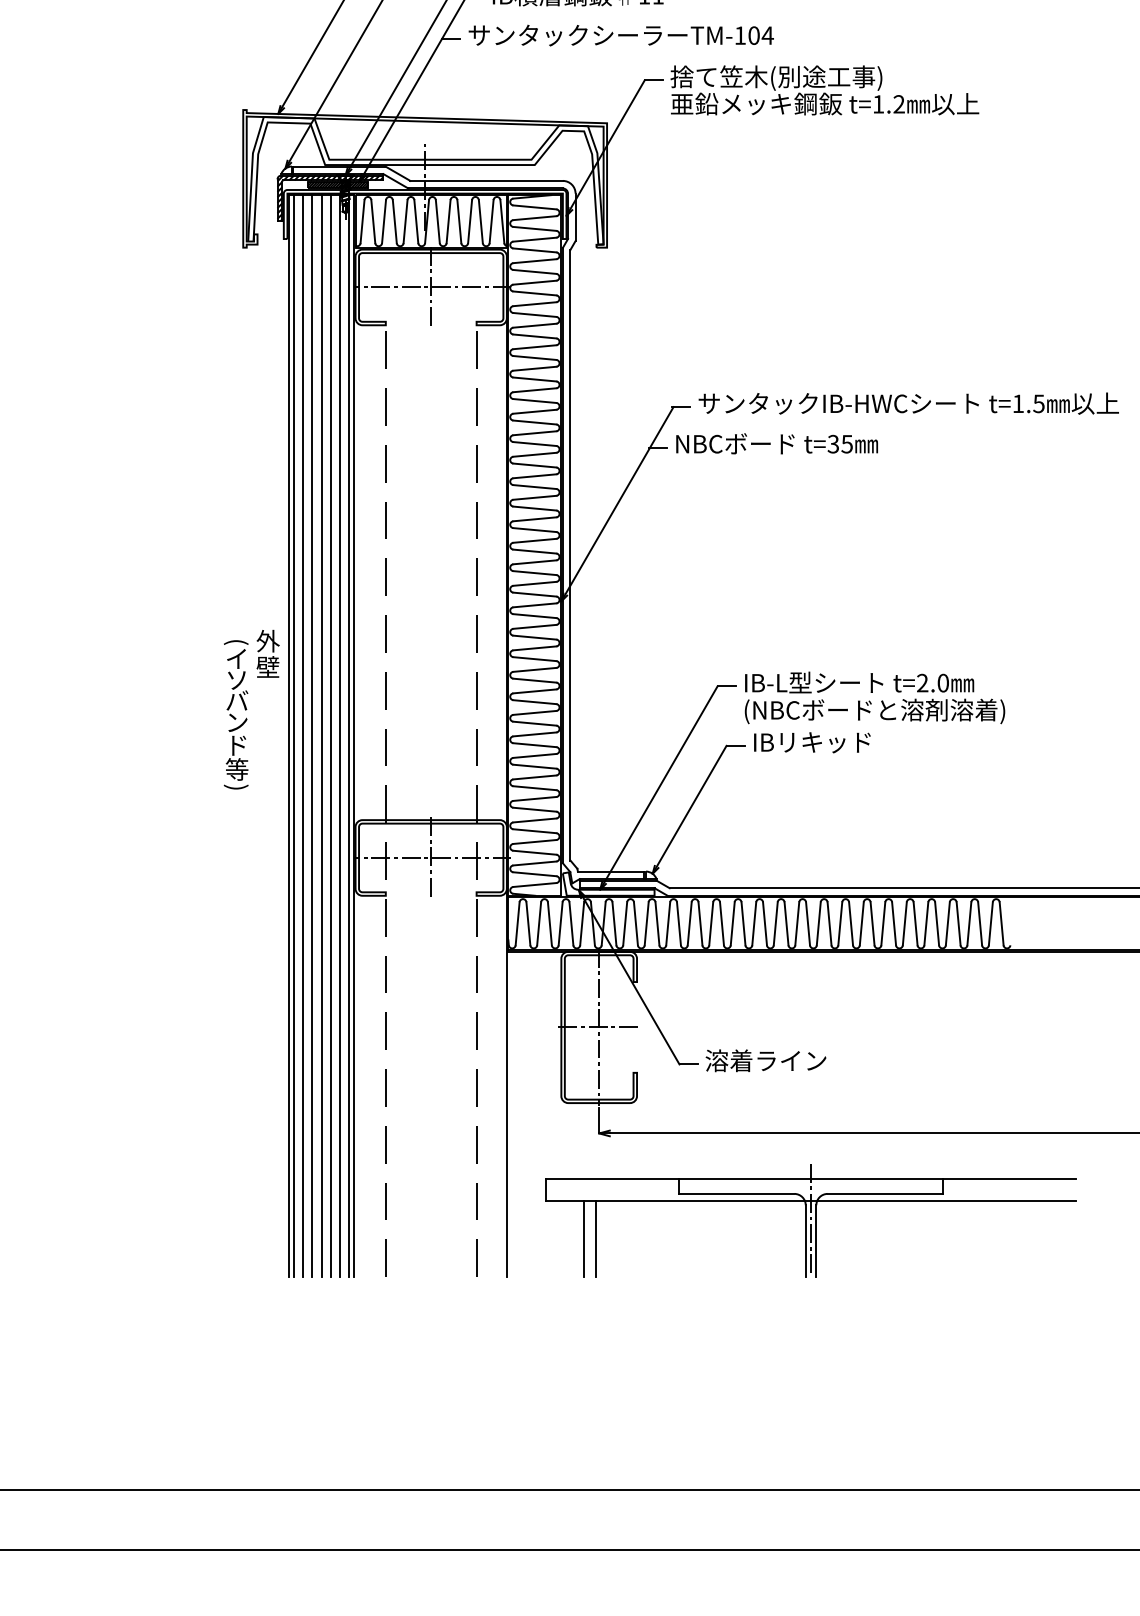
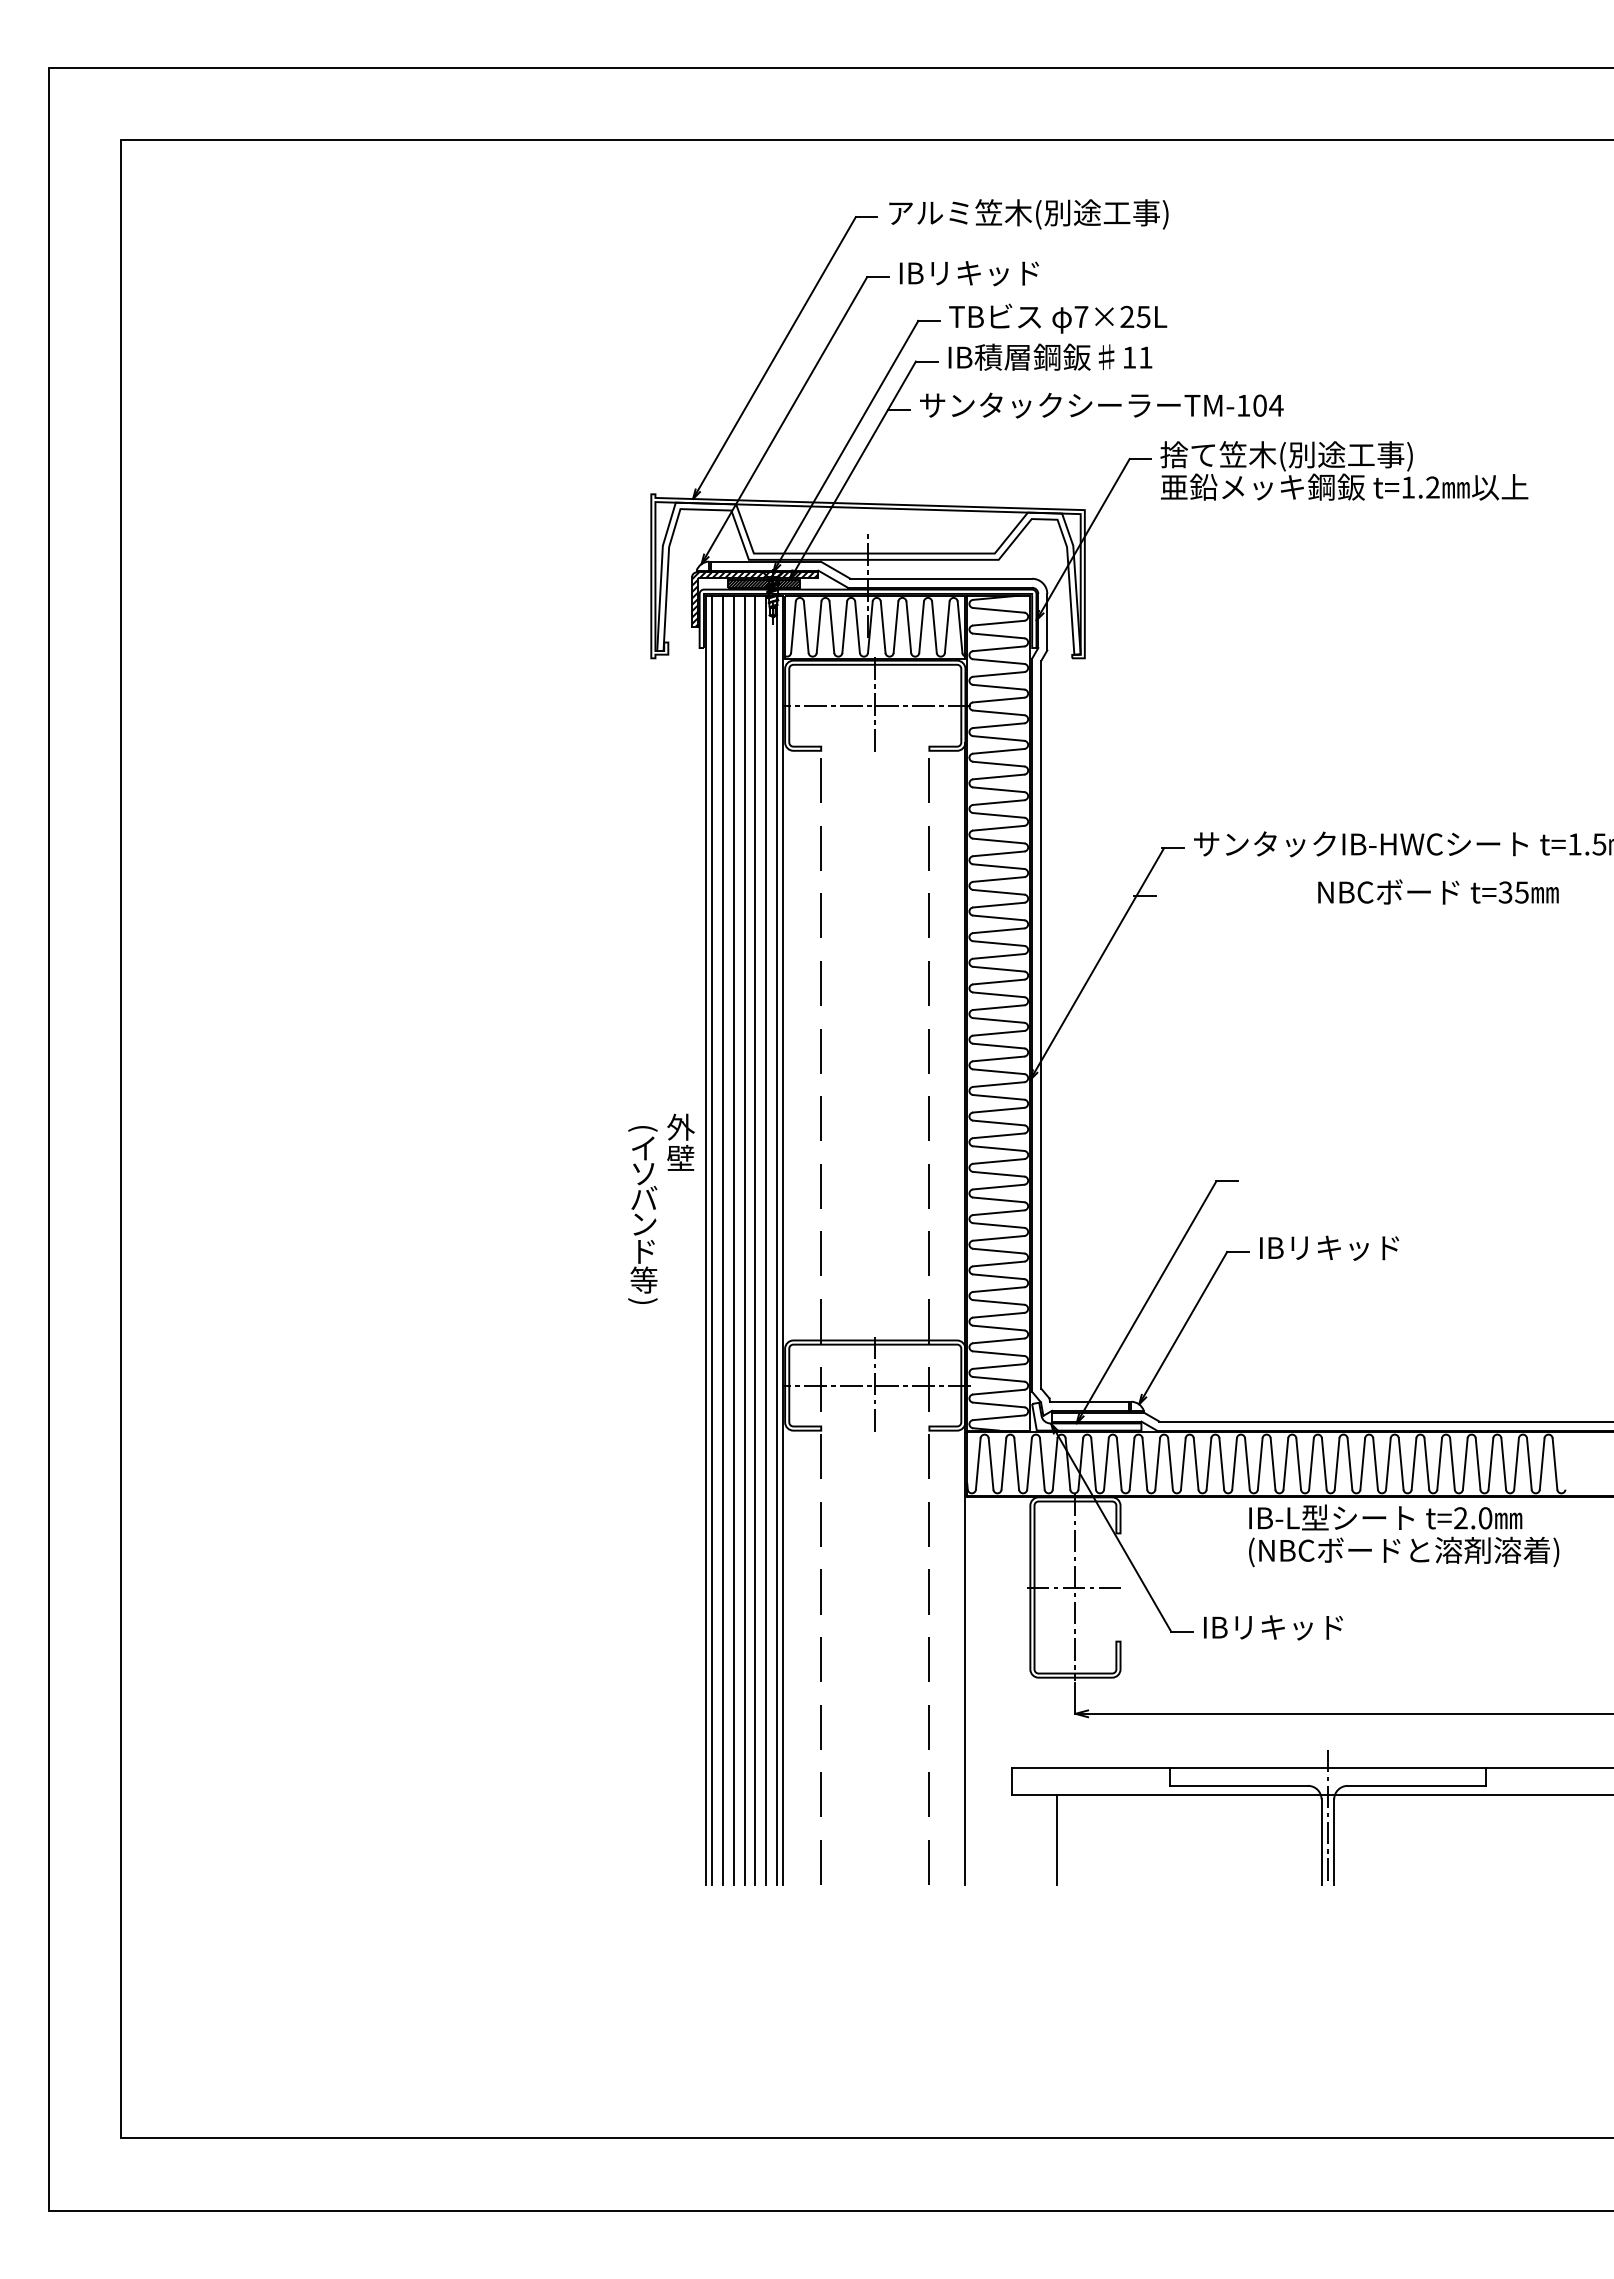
text: (777, 443) -> (1438, 891), moved
text: (875, 697) -> (1404, 1535), moved
text: (765, 1060) -> (1273, 1626), 溶着ライン -> IBリキッド
line: (595, 1238) -> (1071, 1839), removed

